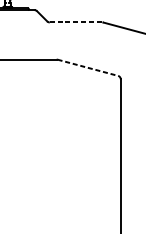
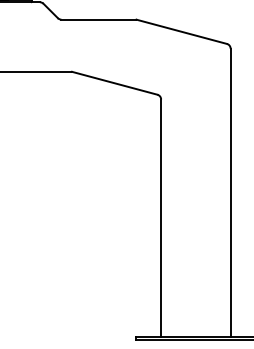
line: (76, 22) -> (99, 19), dashed -> solid
line: (88, 67) -> (115, 83), dashed -> solid

